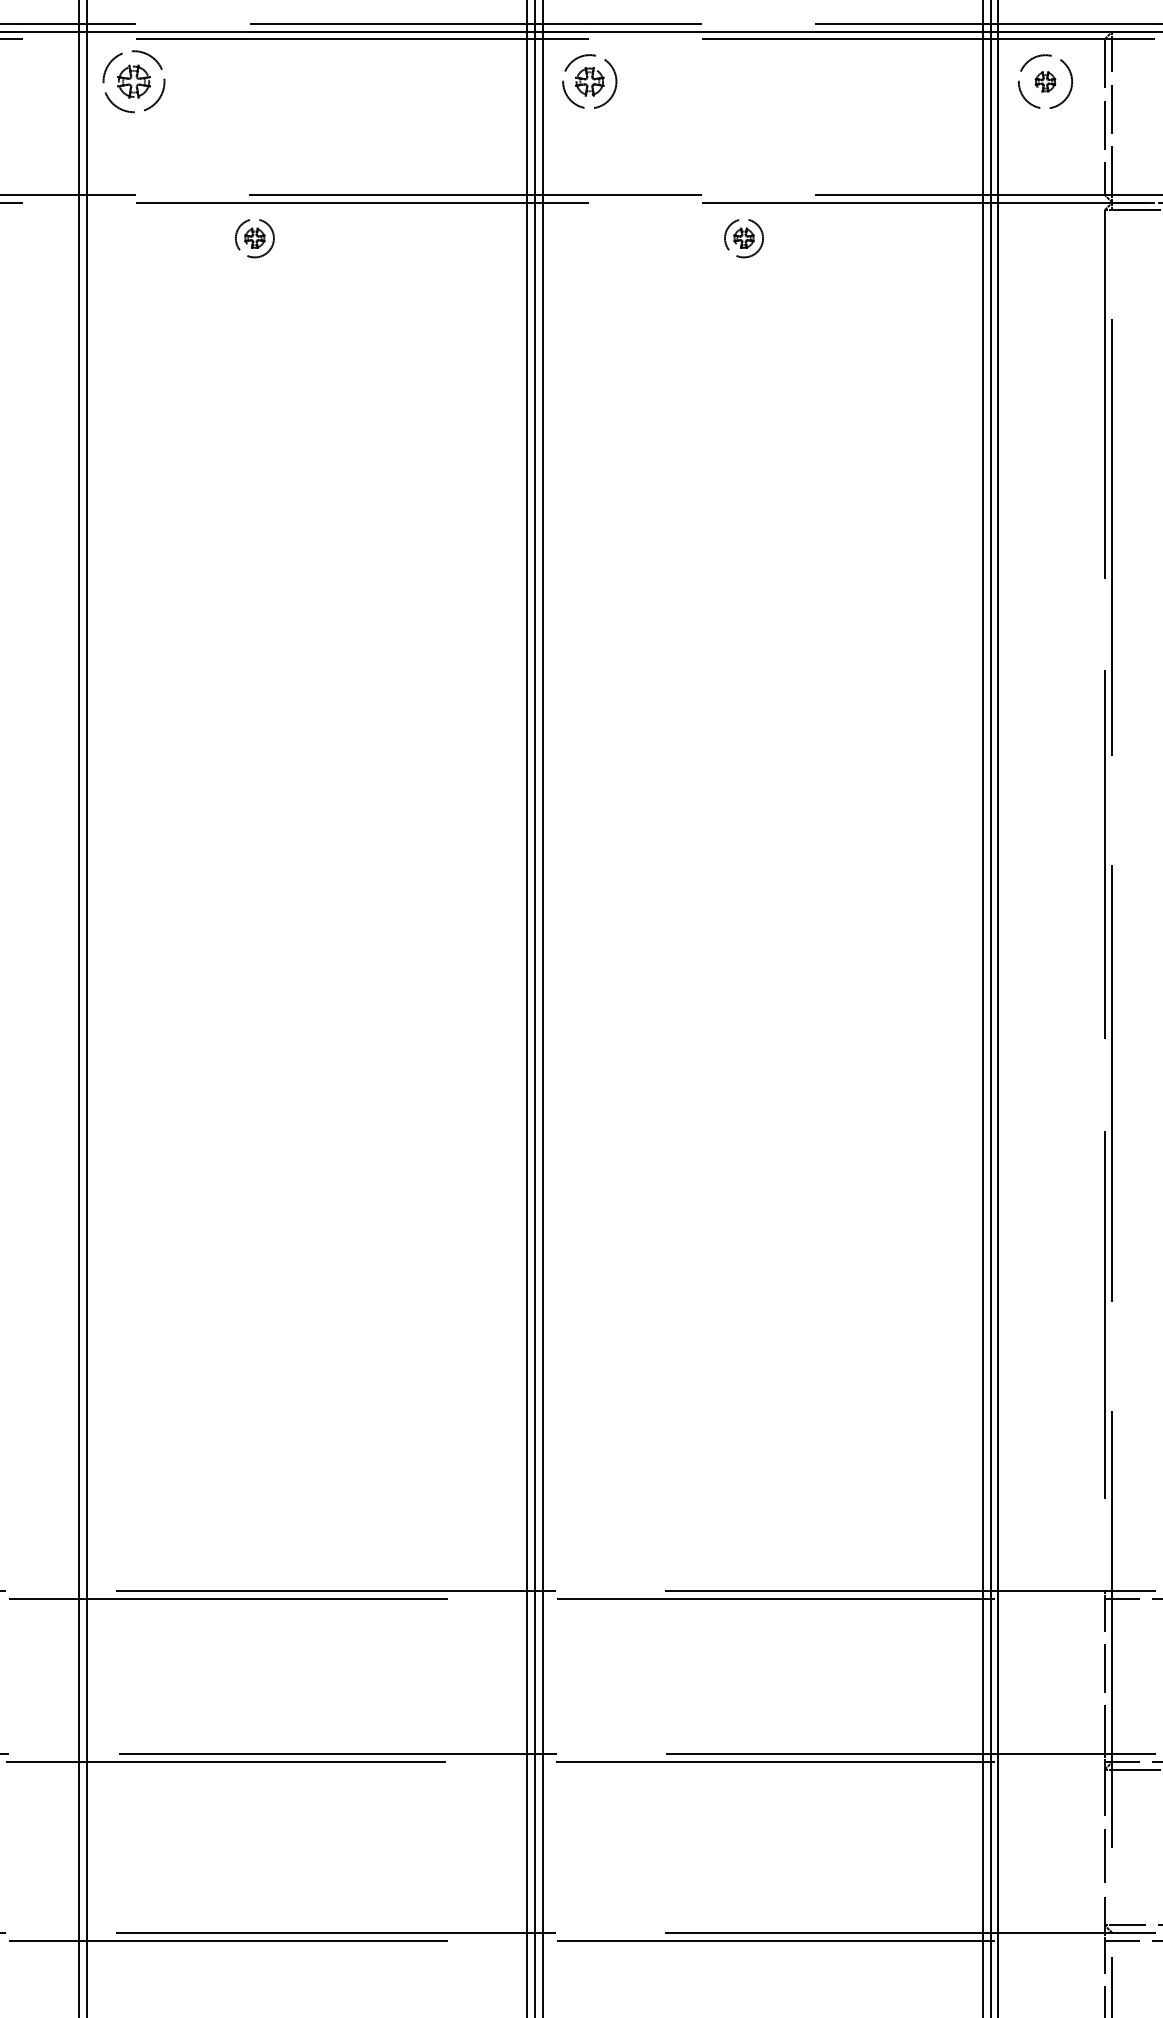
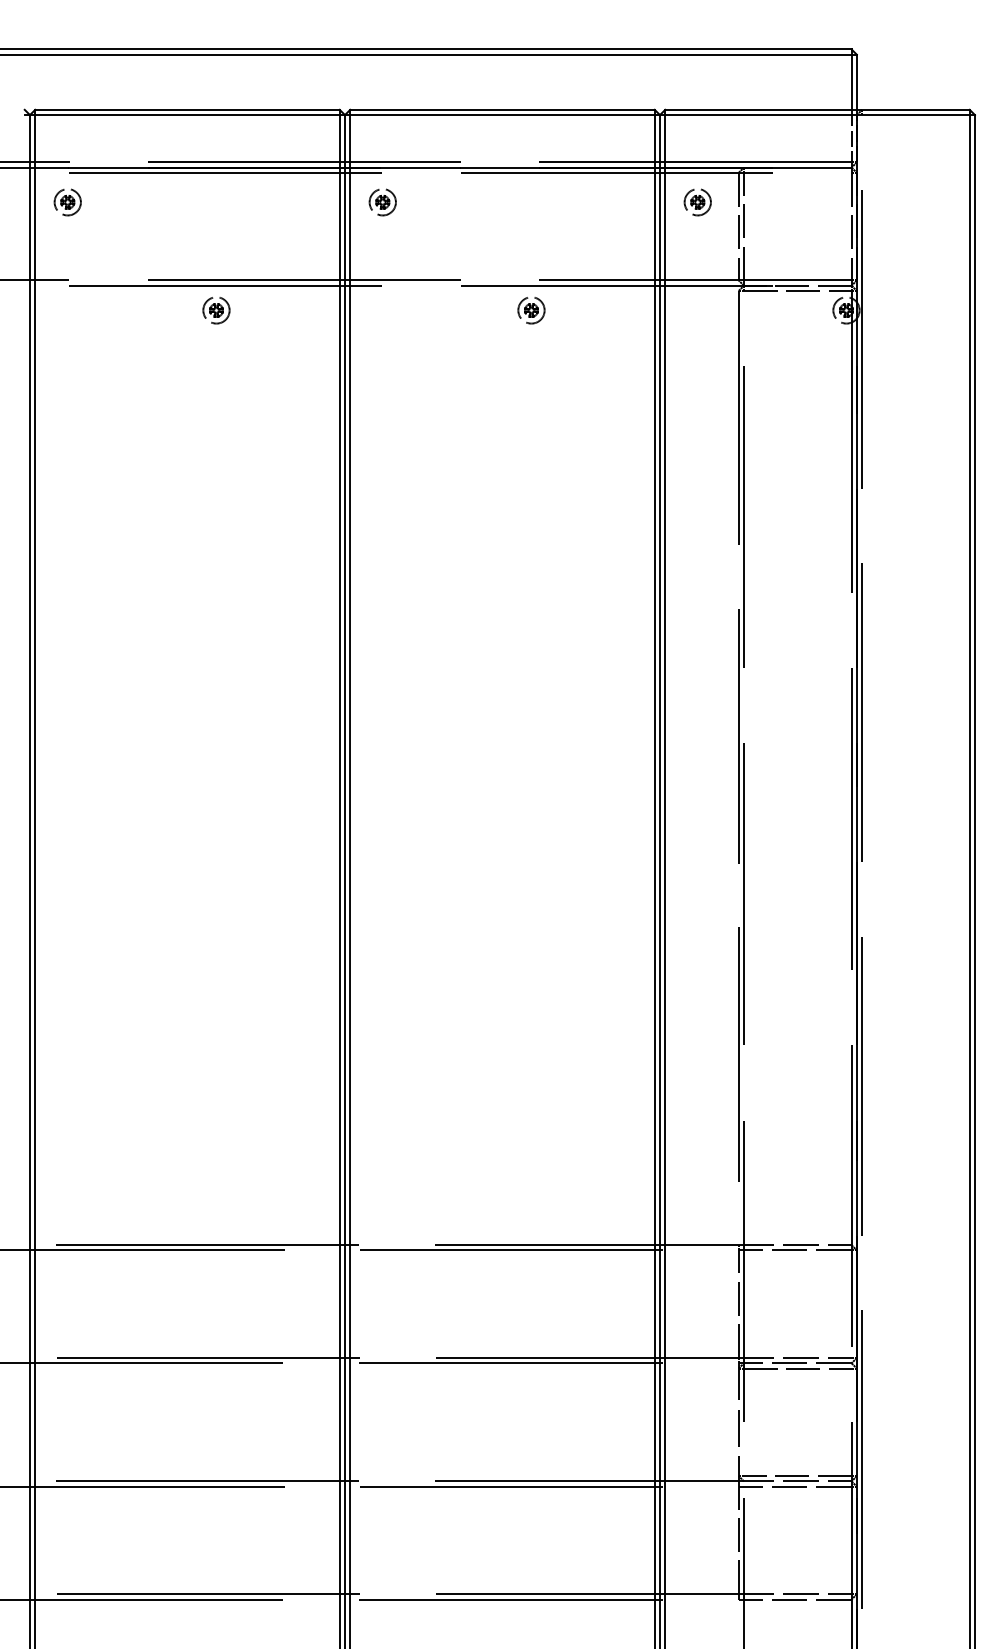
part: (133, 82) -> (67, 202), size x0.62
part: (589, 82) -> (382, 202), size x0.71
circle: (1045, 82) -> (697, 202), size x0.71
part: (254, 238) -> (216, 310), moved
part: (744, 238) -> (531, 310), moved

